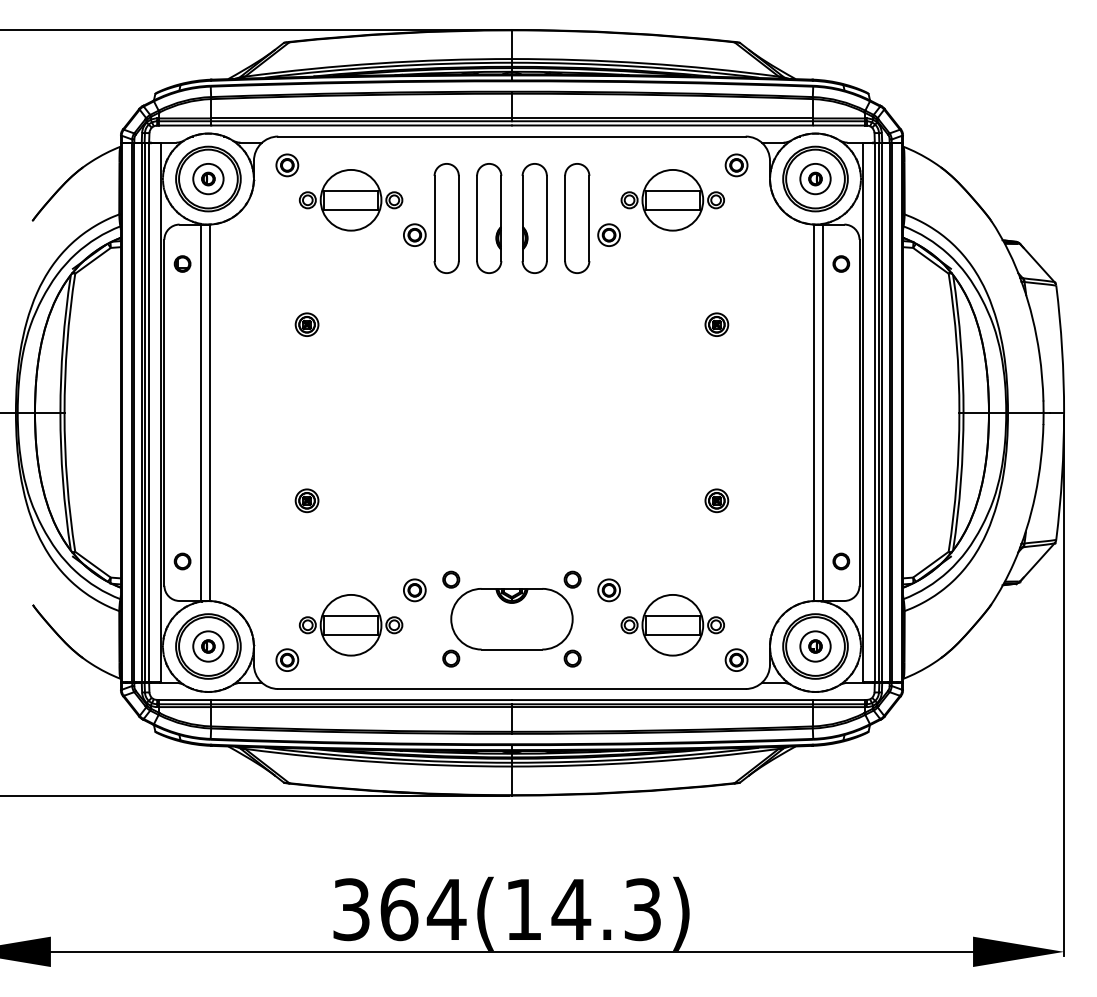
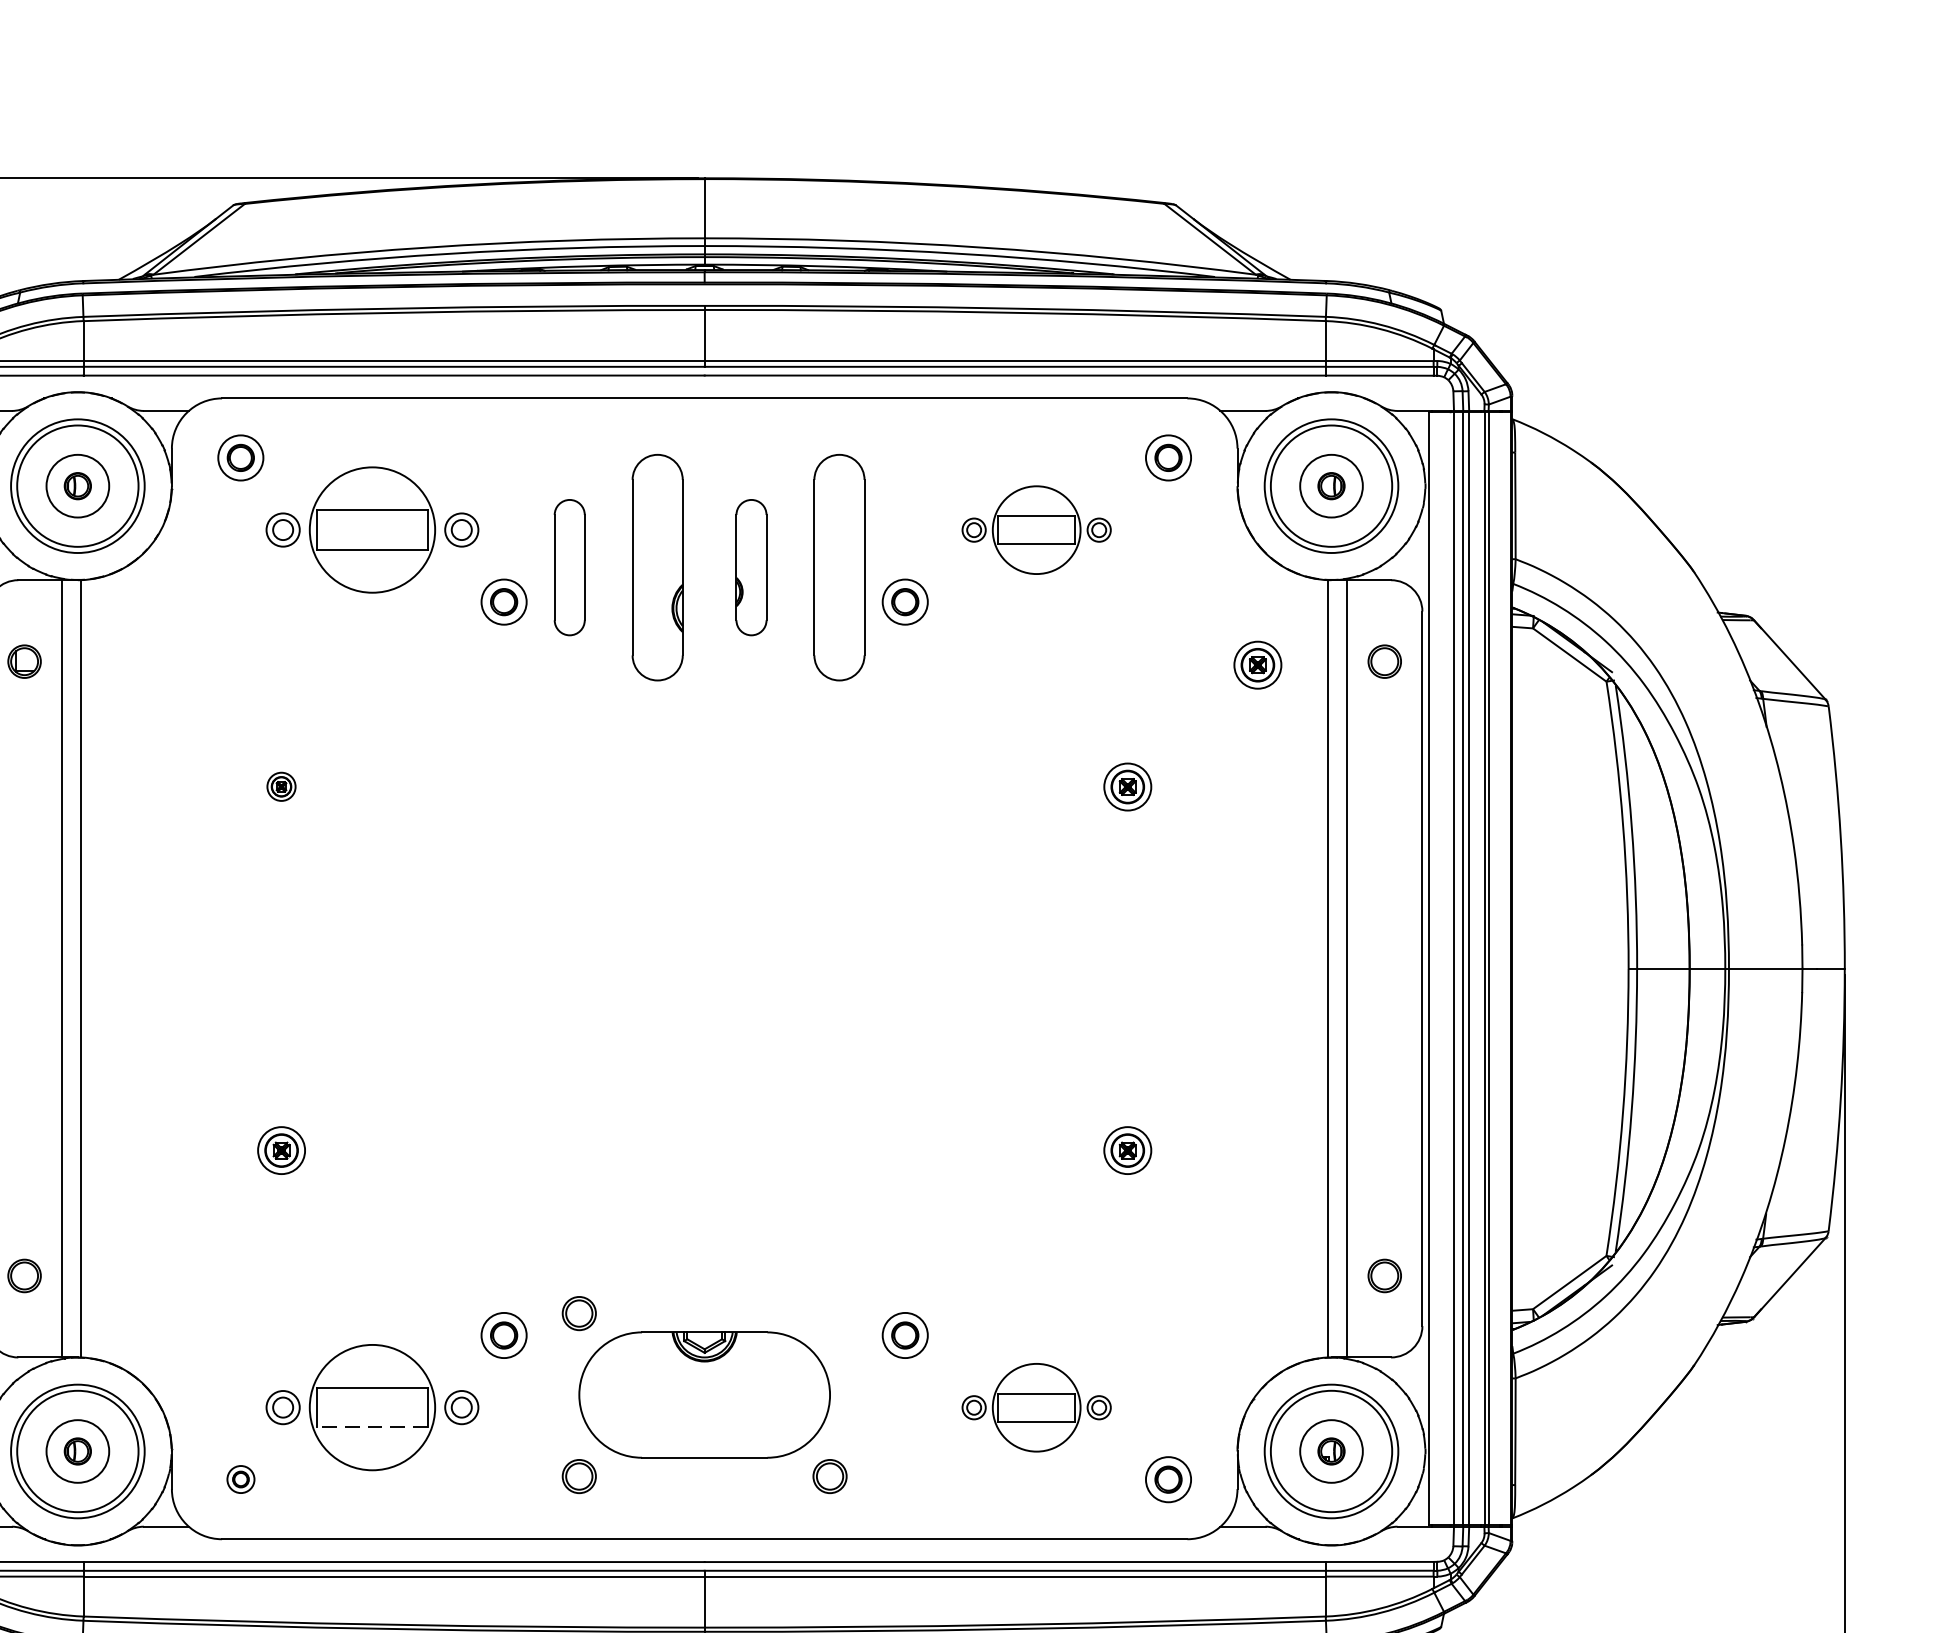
part: (672, 200) -> (1036, 530), size x0.7
part: (446, 218) -> (569, 567), size x0.6
part: (534, 218) -> (751, 567), size x0.6
part: (779, 265) -> (1257, 664), added
part: (306, 324) -> (280, 786), size x0.6
circle: (572, 579) -> (829, 1313), removed
part: (672, 625) -> (1036, 1408), size x0.7
line: (351, 634) -> (373, 1426), solid -> dashed
part: (287, 659) -> (241, 1478), size x0.6

